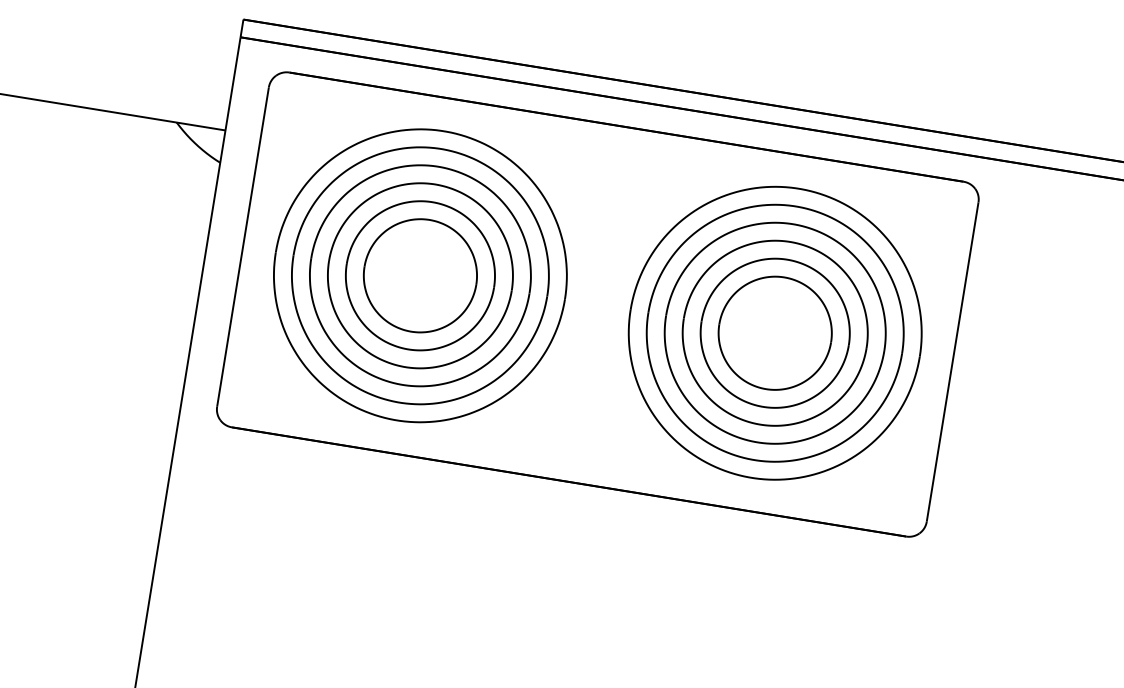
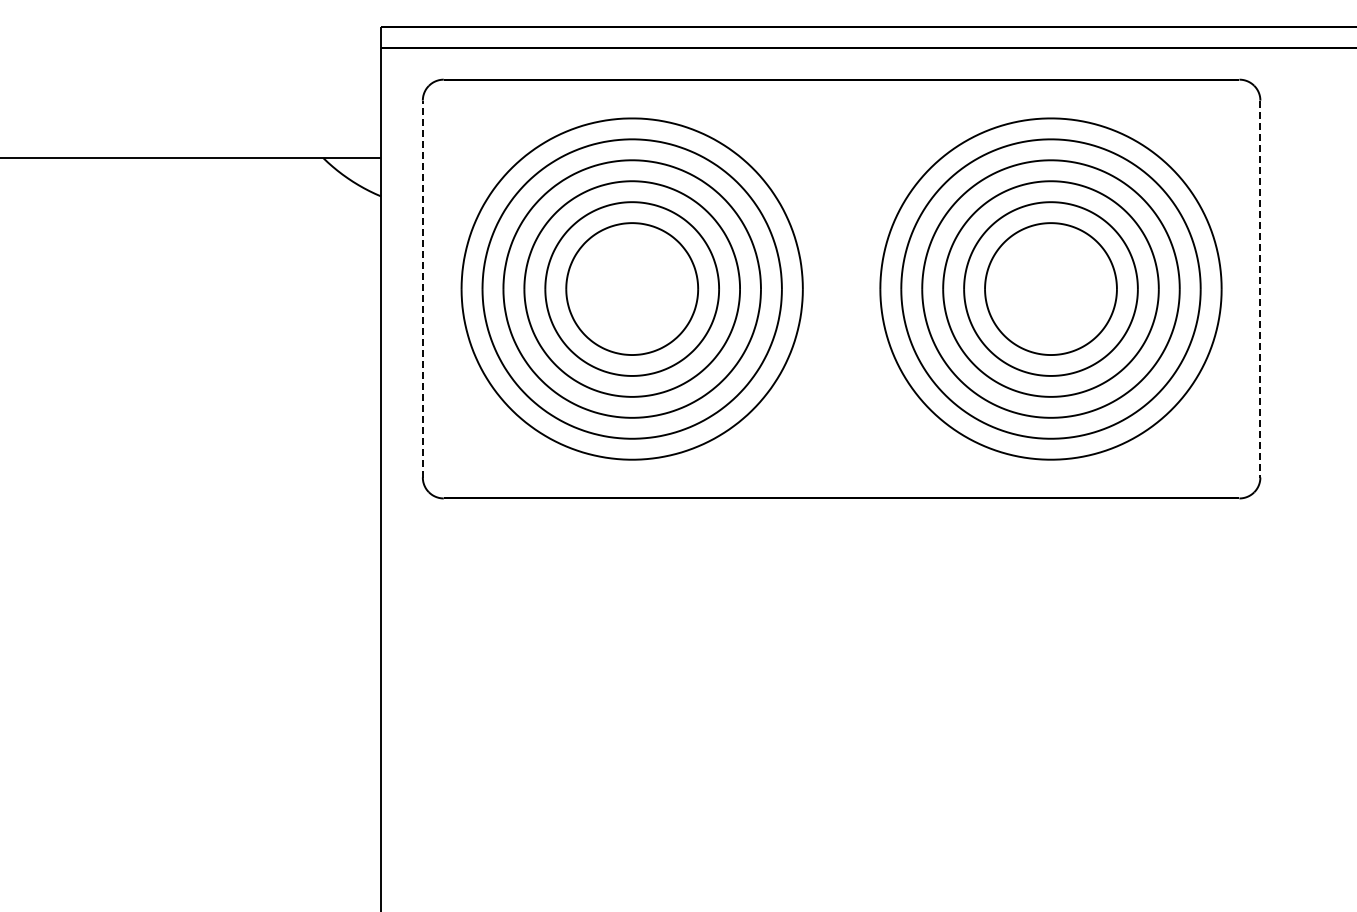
line: (242, 246) -> (422, 288), solid -> dashed
line: (952, 362) -> (1260, 289), solid -> dashed

